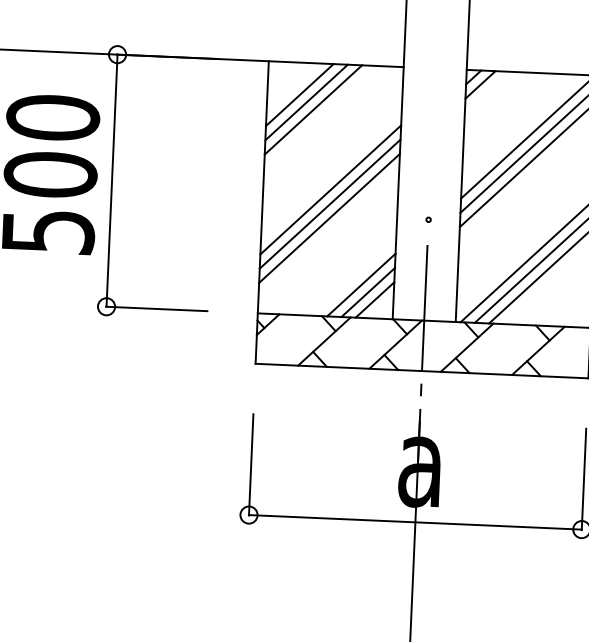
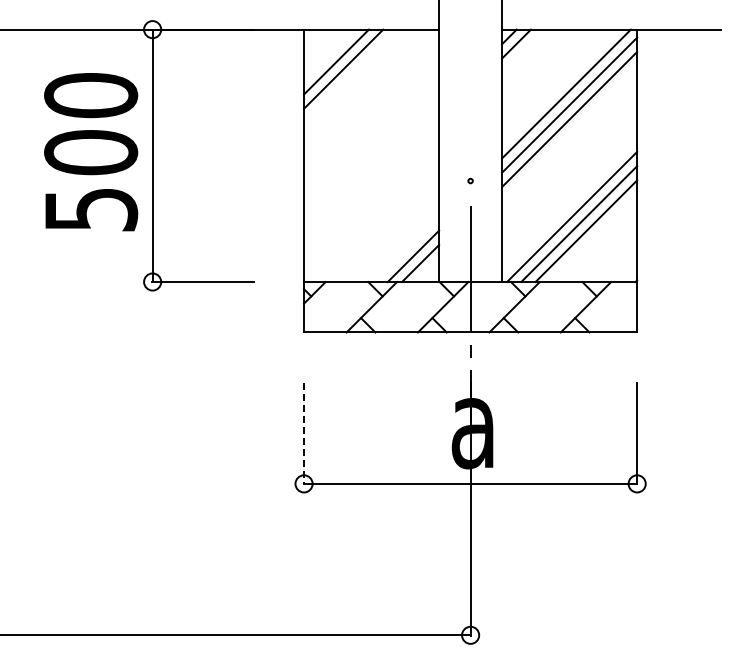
line: (313, 110) -> (350, 76), removed
line: (330, 189) -> (371, 155), removed
line: (330, 203) -> (371, 169), removed
line: (329, 217) -> (371, 183), removed
line: (361, 285) -> (406, 249), removed
line: (251, 464) -> (304, 433), solid -> dashed

